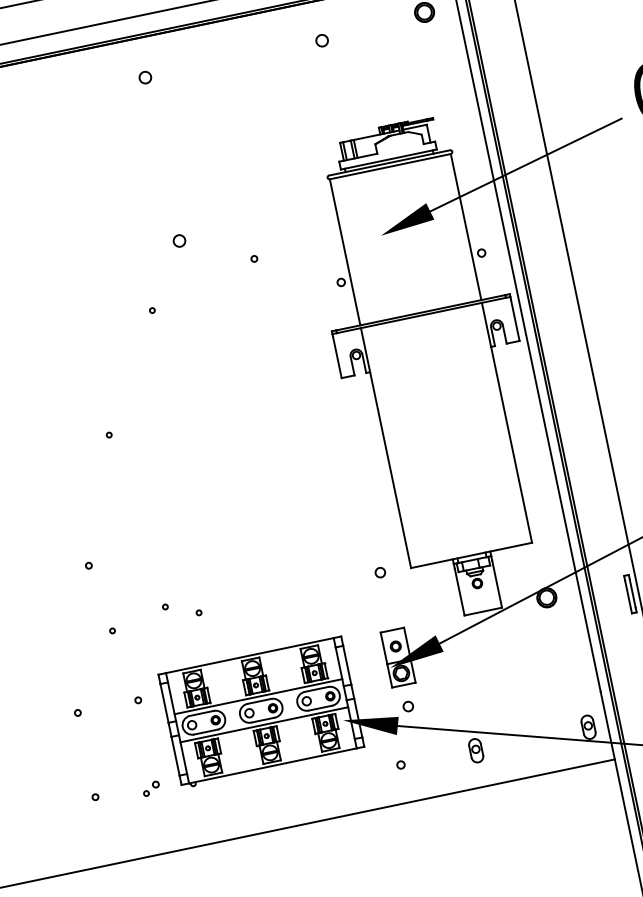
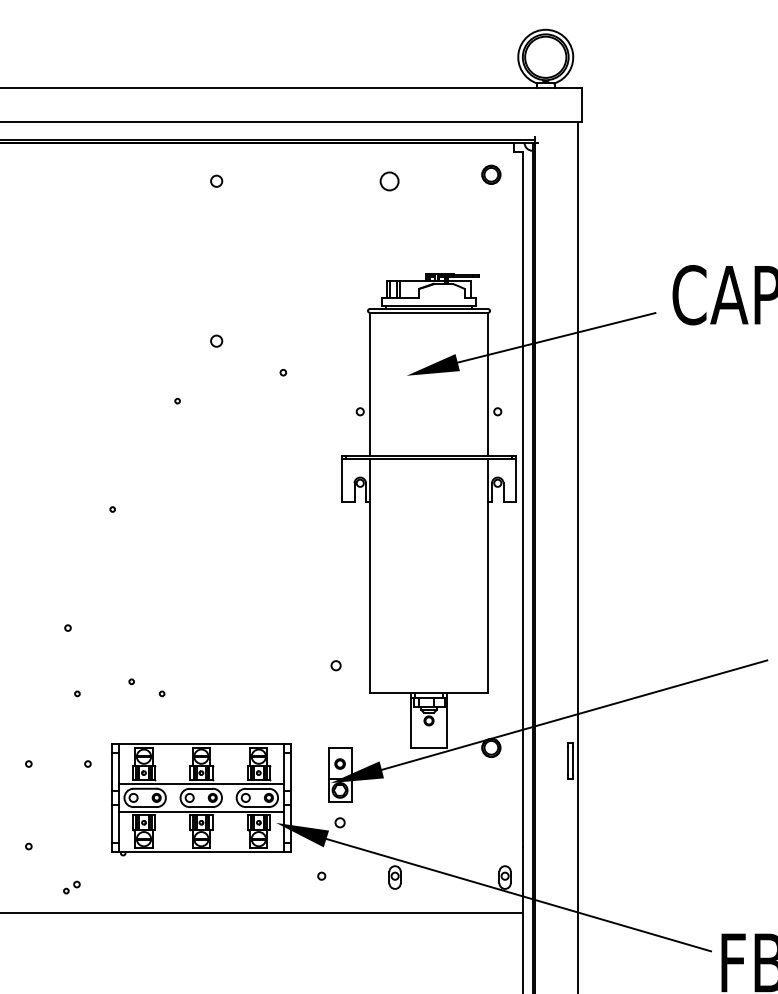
circle: (321, 39) -> (389, 180), size x1.6
circle: (379, 572) -> (335, 665), moved
part: (150, 788) -> (71, 887), moved

